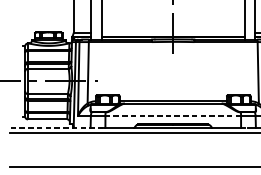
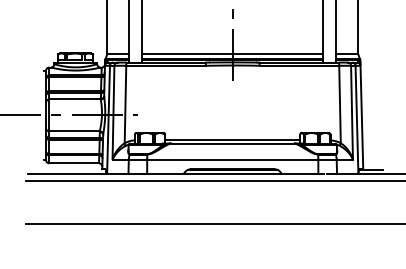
line: (173, 33) -> (232, 54), added
line: (173, 116) -> (232, 159), dashed -> solid
line: (57, 128) -> (86, 174), dashed -> solid

